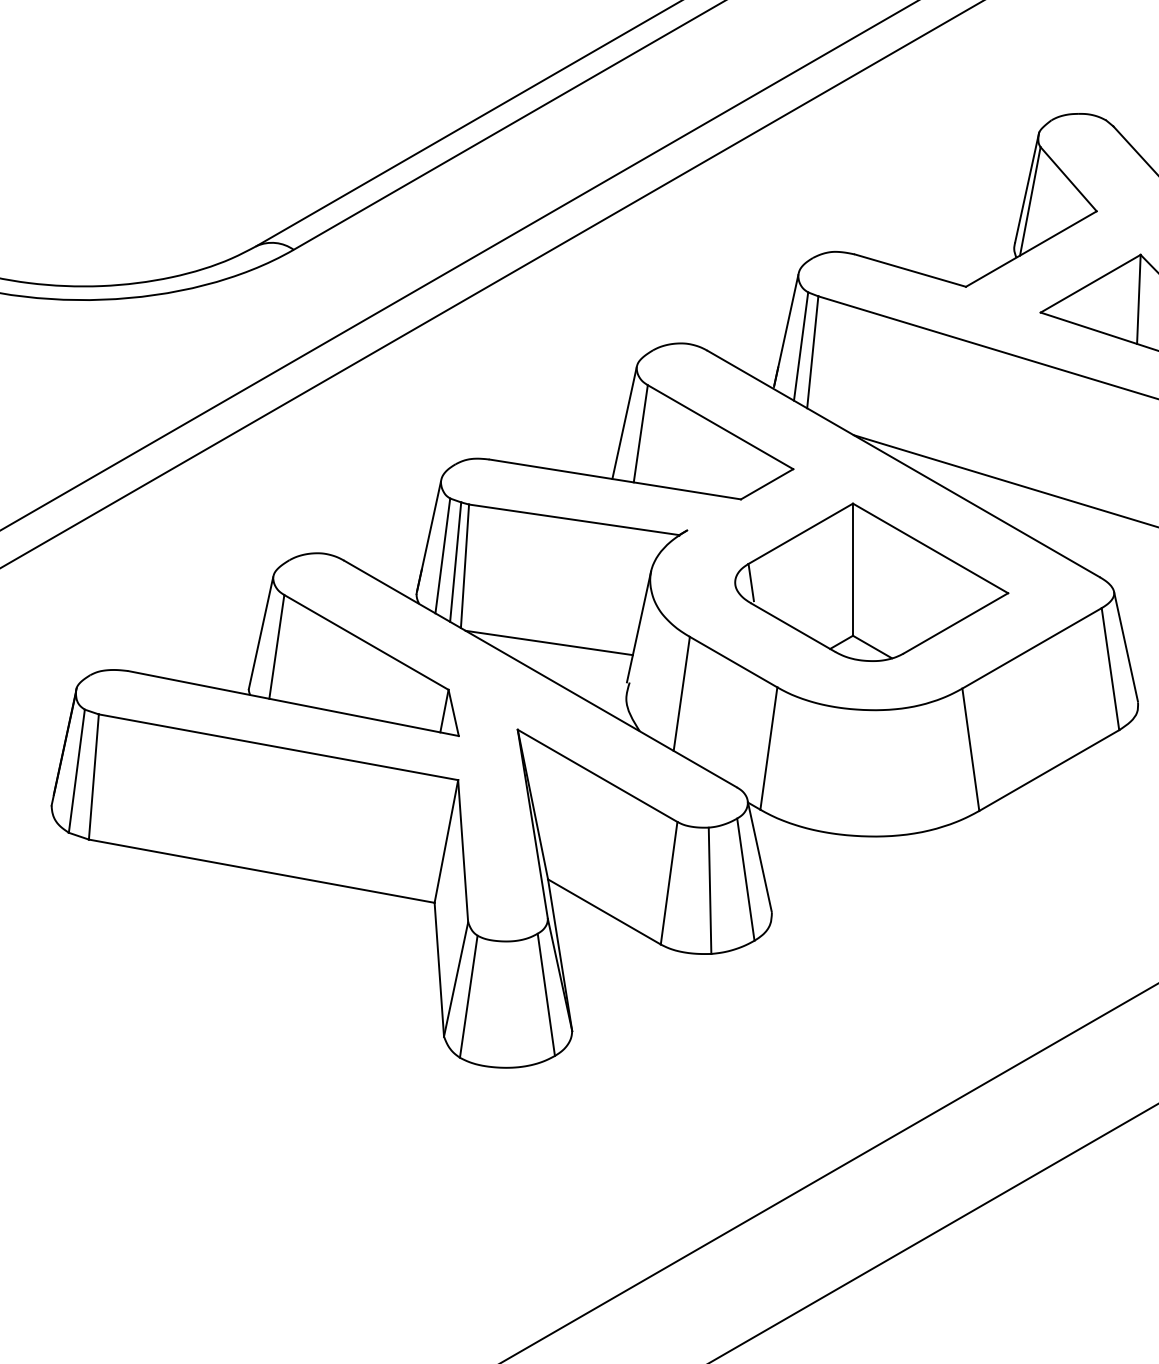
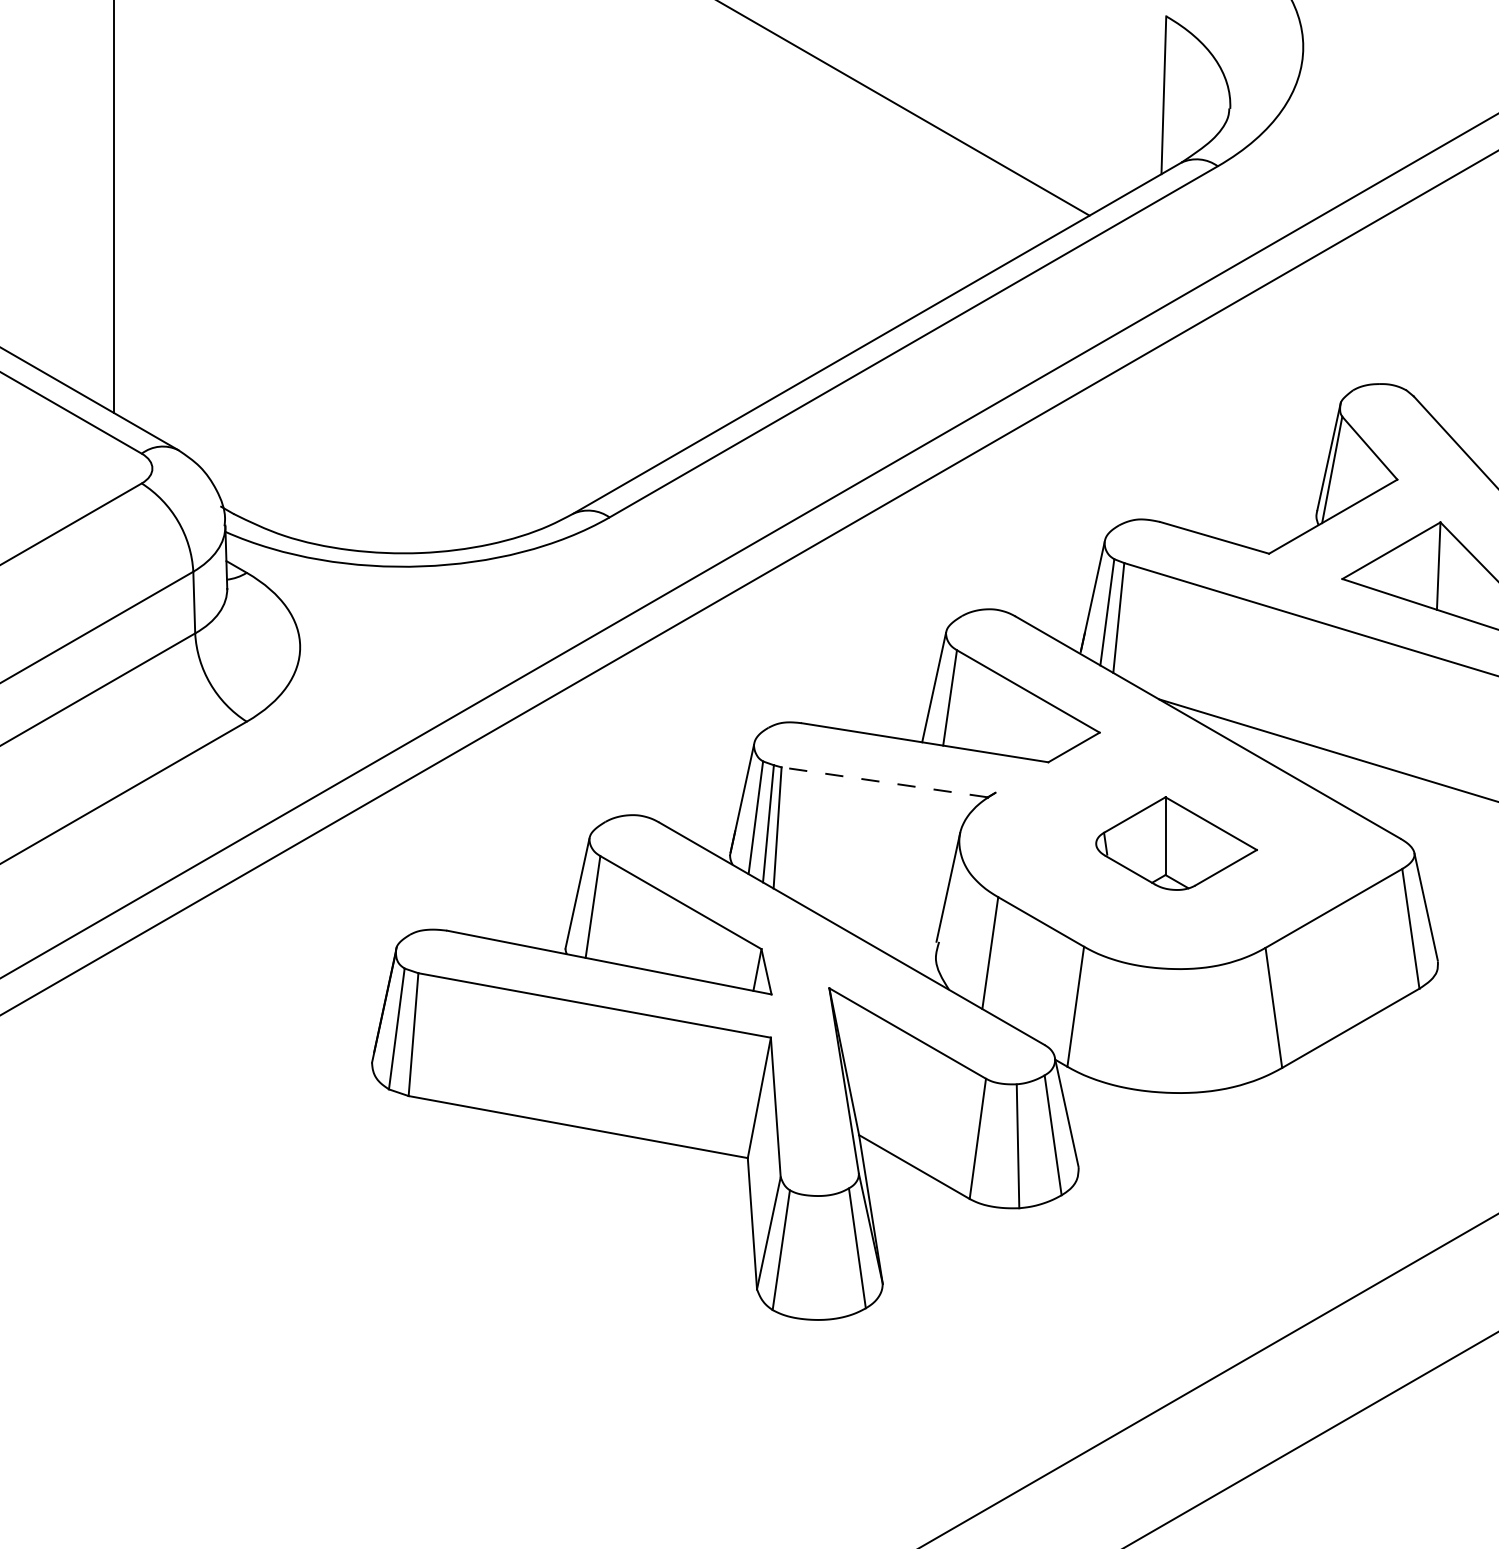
line: (573, 519) -> (884, 782), solid -> dashed
part: (871, 582) -> (1176, 843), size x0.6
line: (549, 643) -> (860, 903), removed

